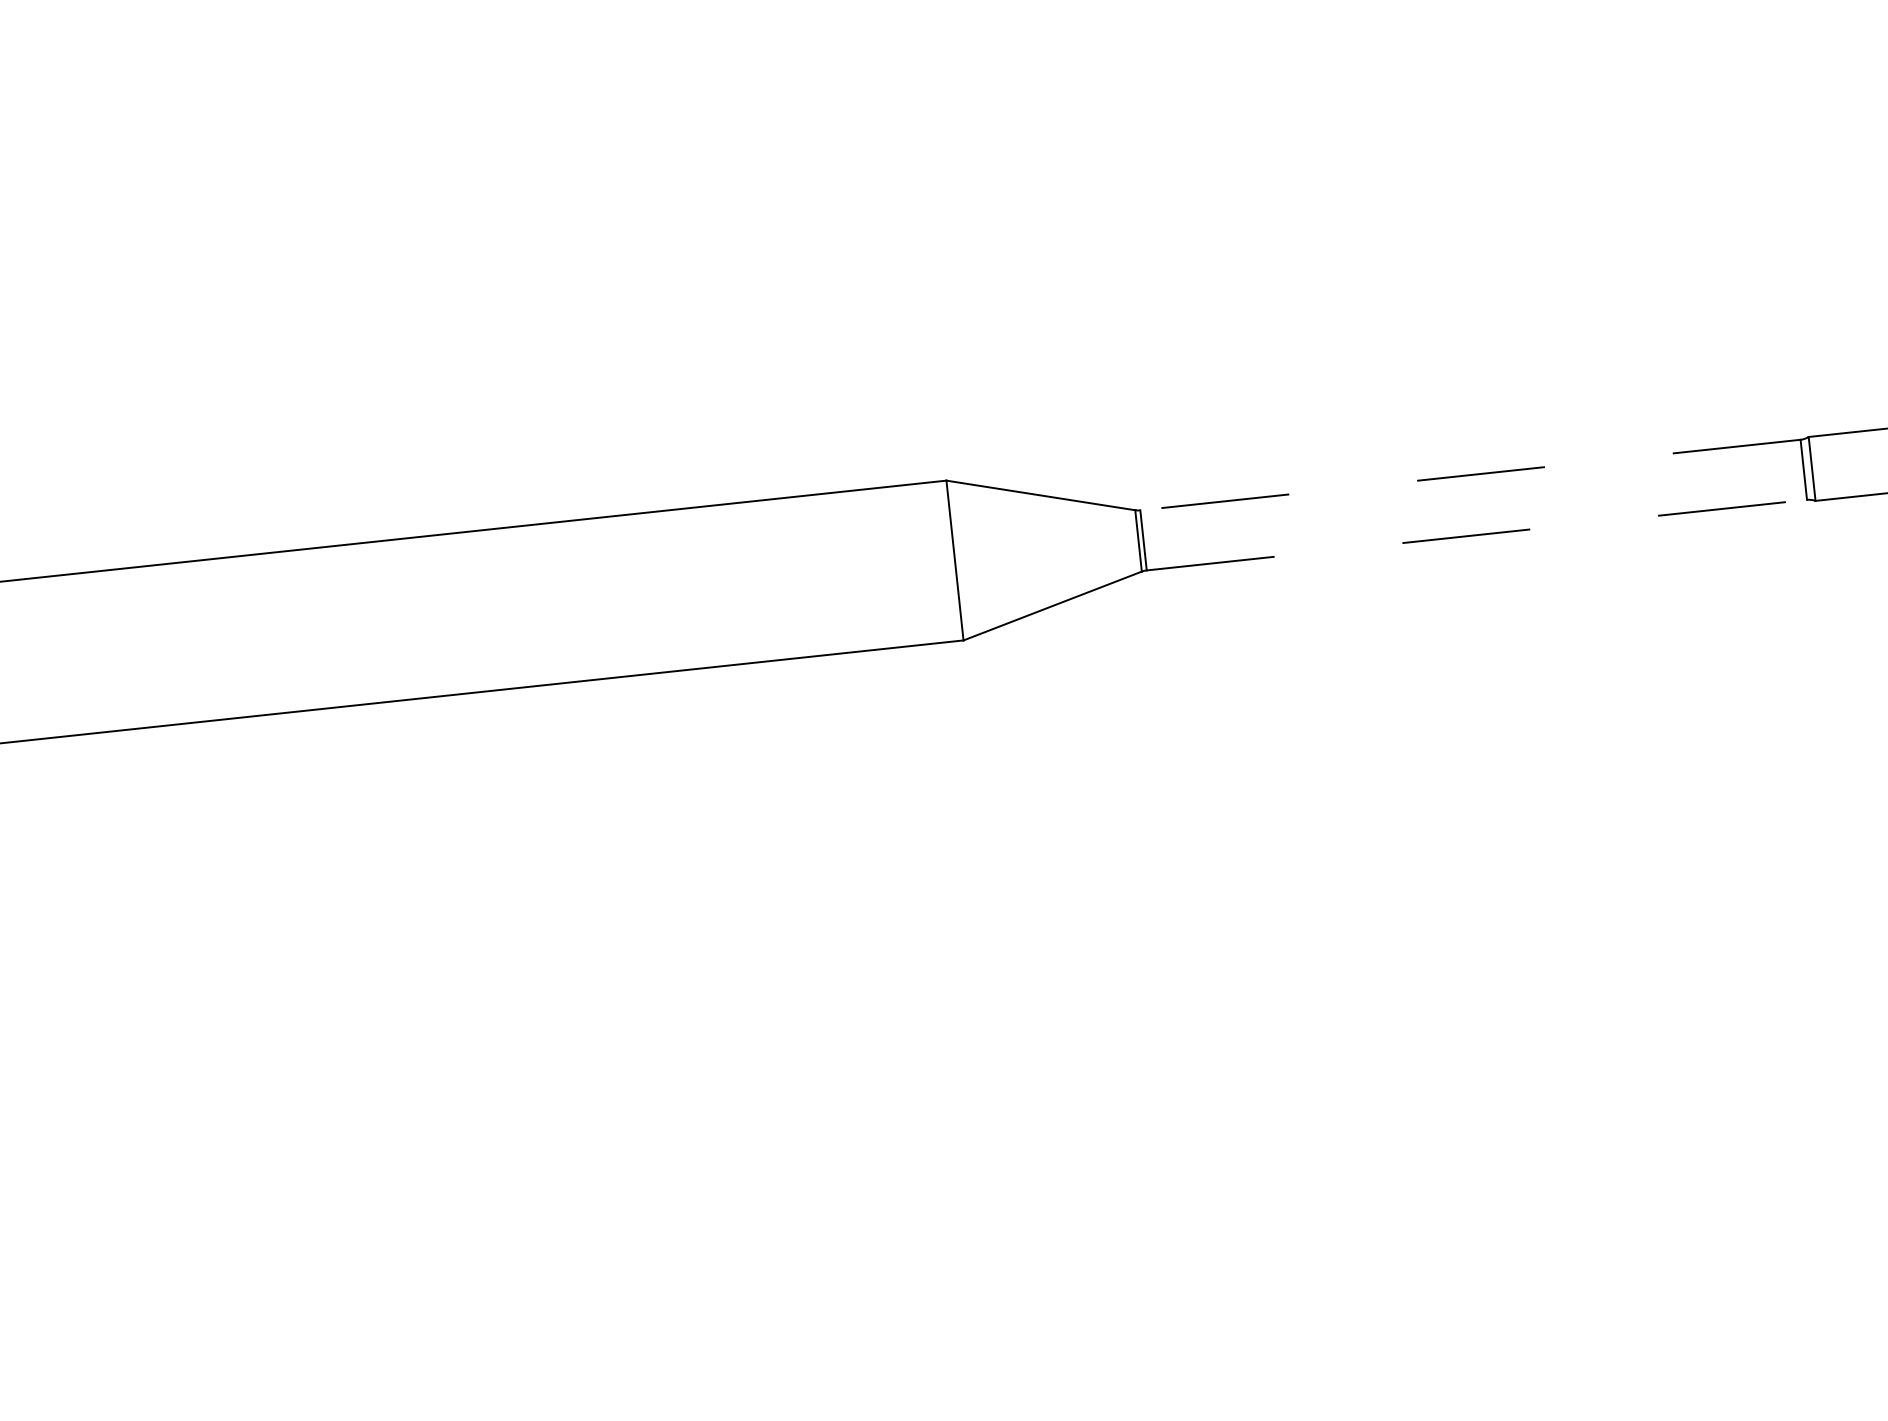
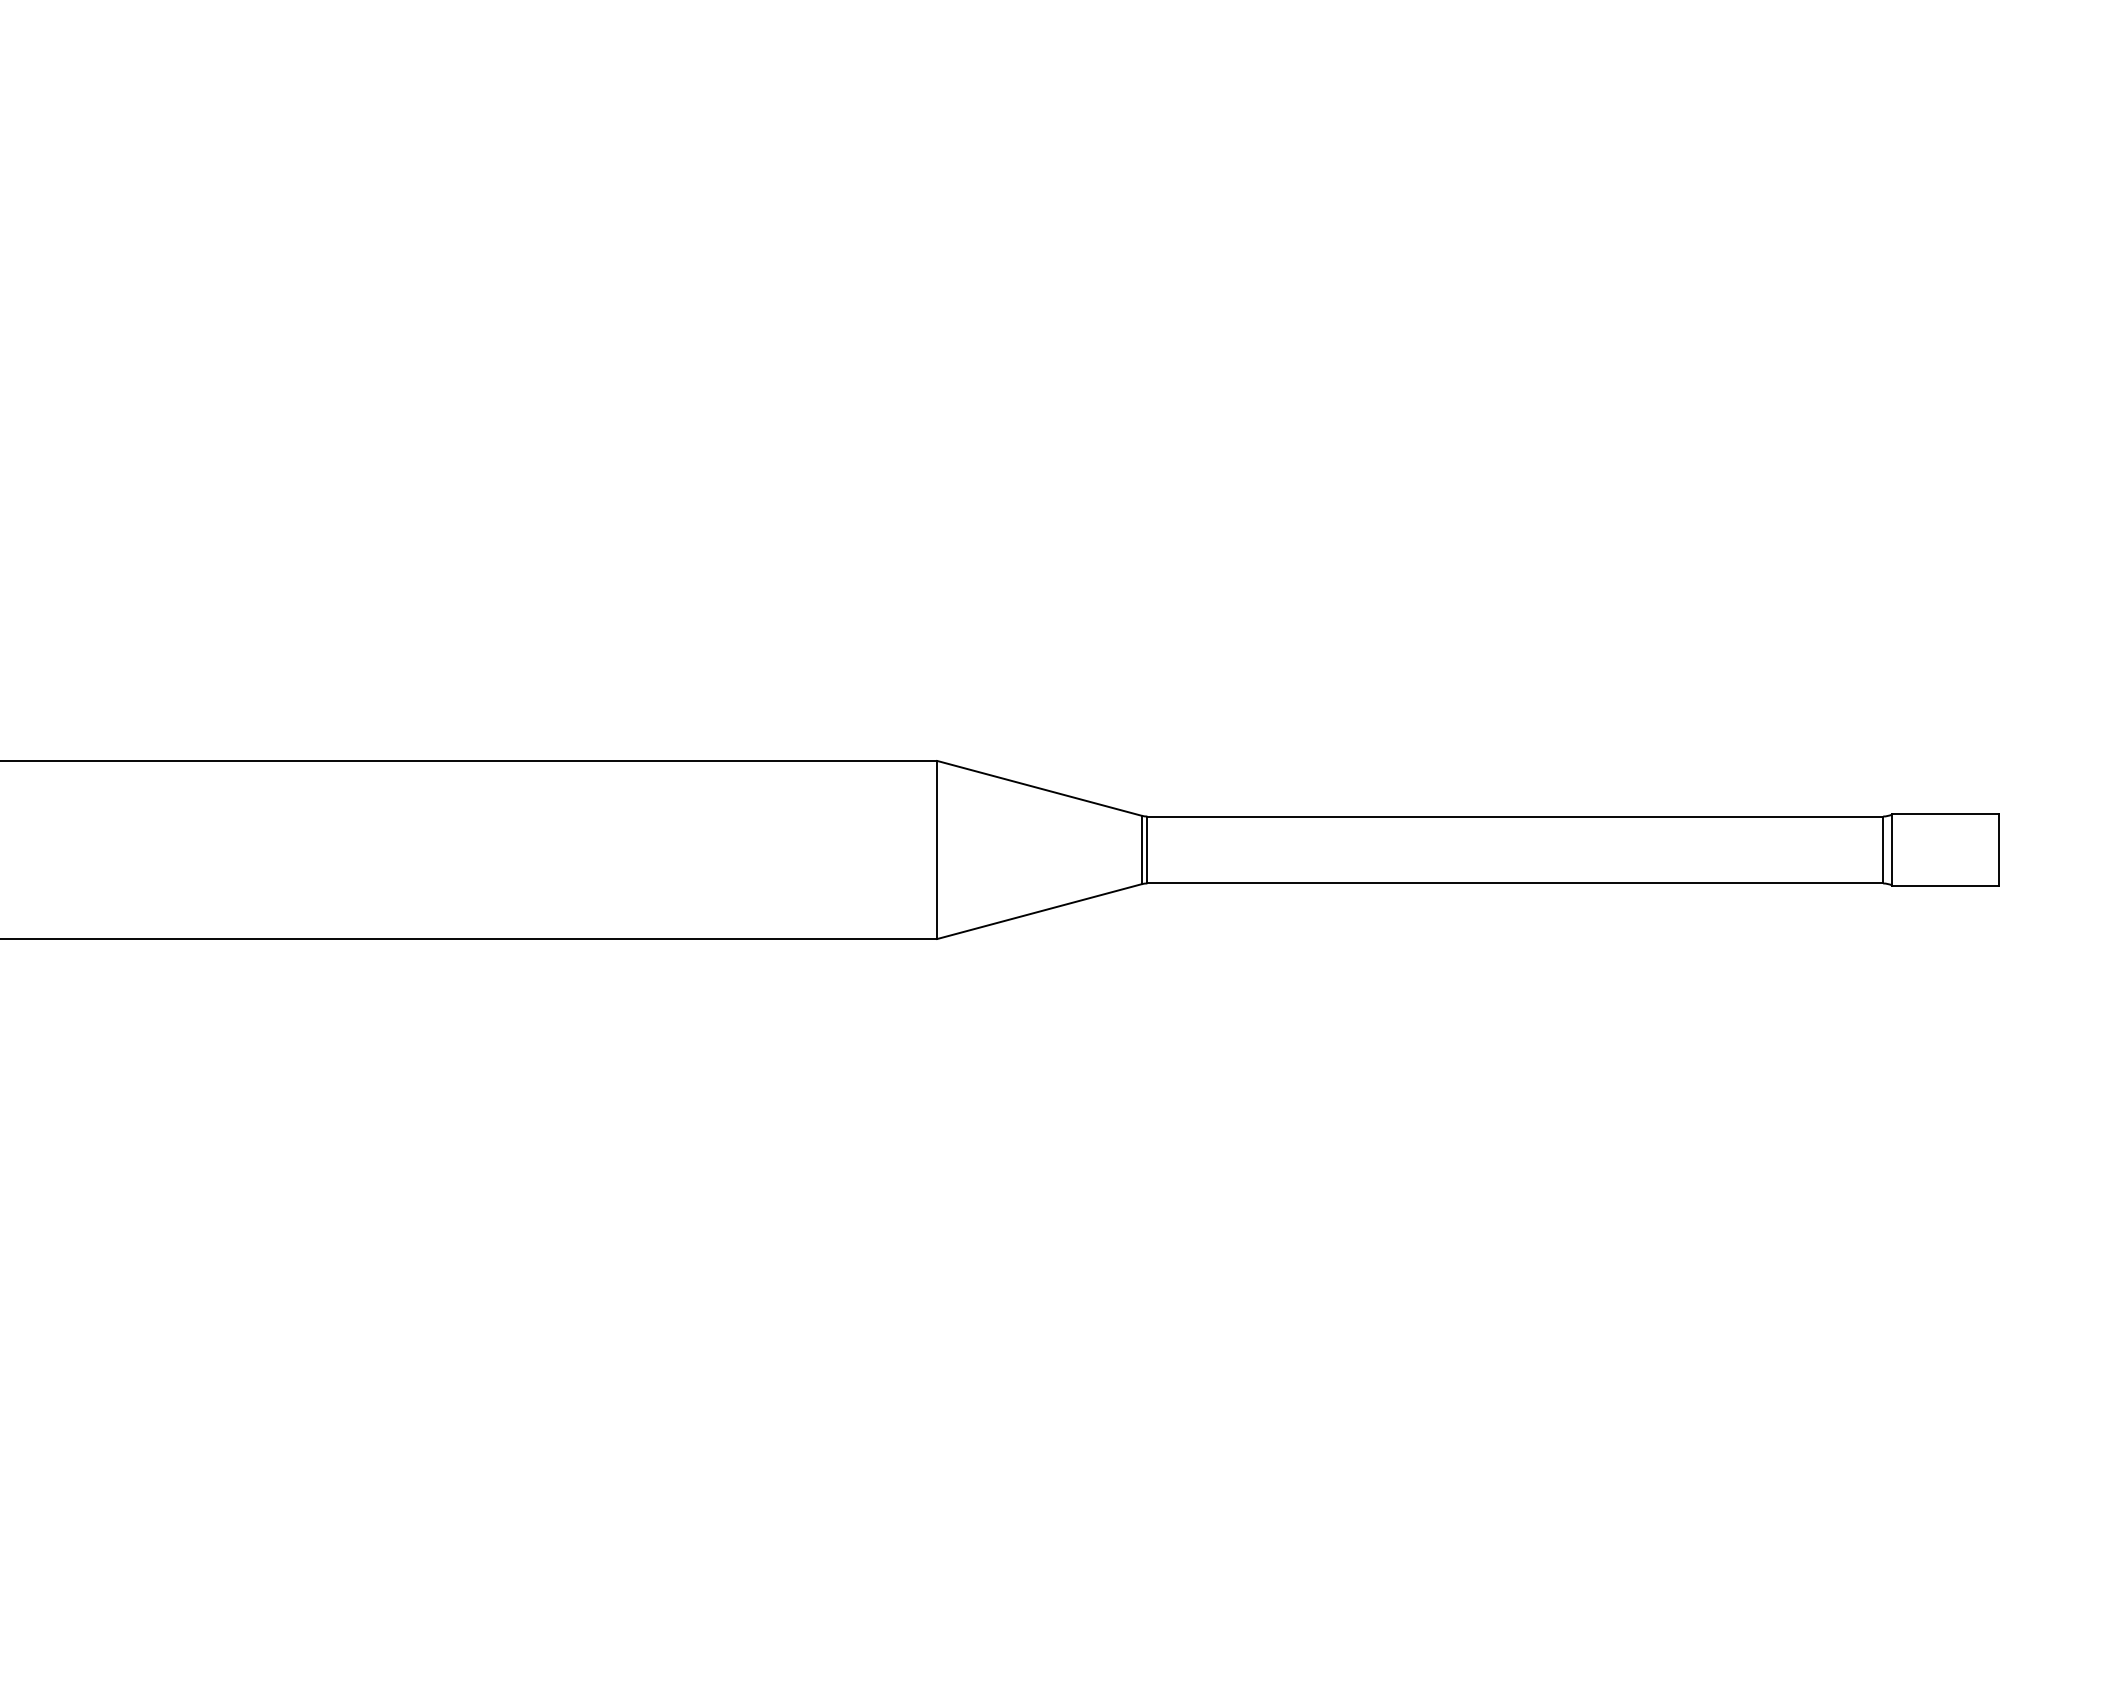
line: (1470, 475) -> (1515, 816), dashed -> solid
line: (1477, 535) -> (1515, 883), dashed -> solid

